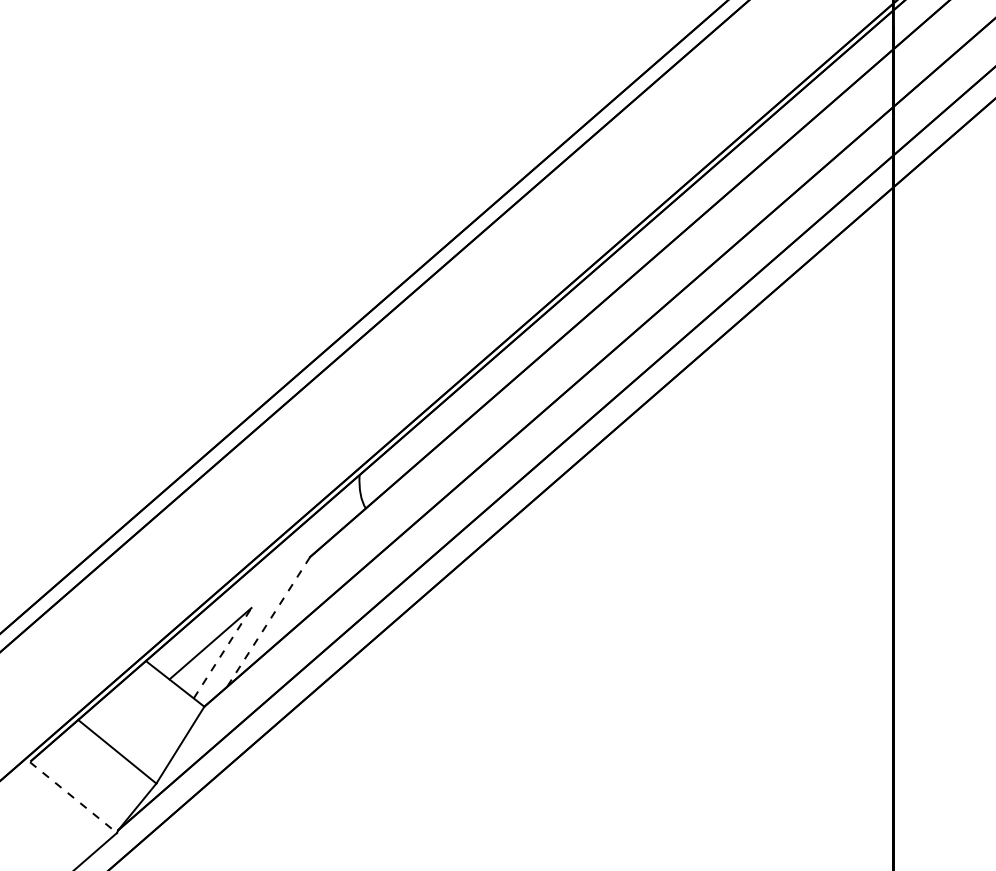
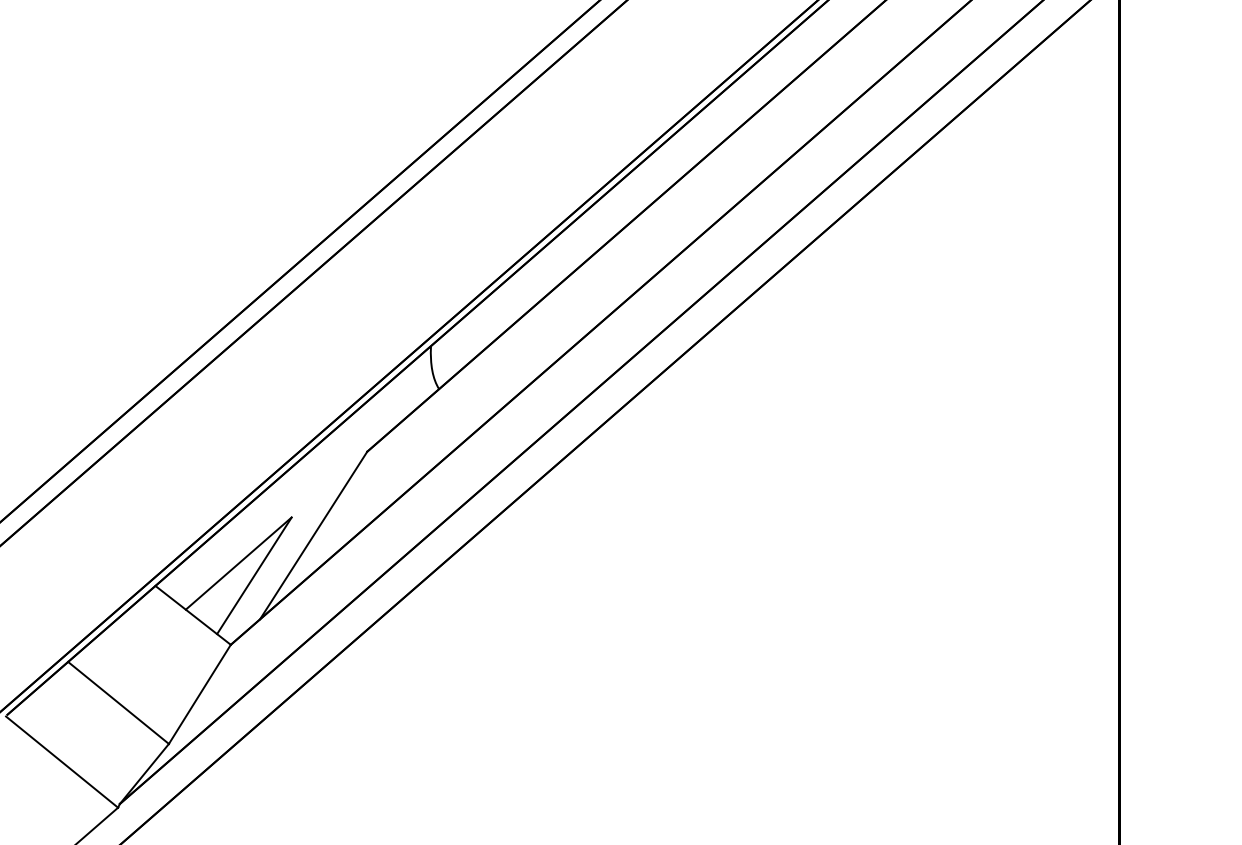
line: (268, 622) -> (313, 536), dashed -> solid
line: (222, 653) -> (254, 576), dashed -> solid
line: (73, 797) -> (62, 761), dashed -> solid

